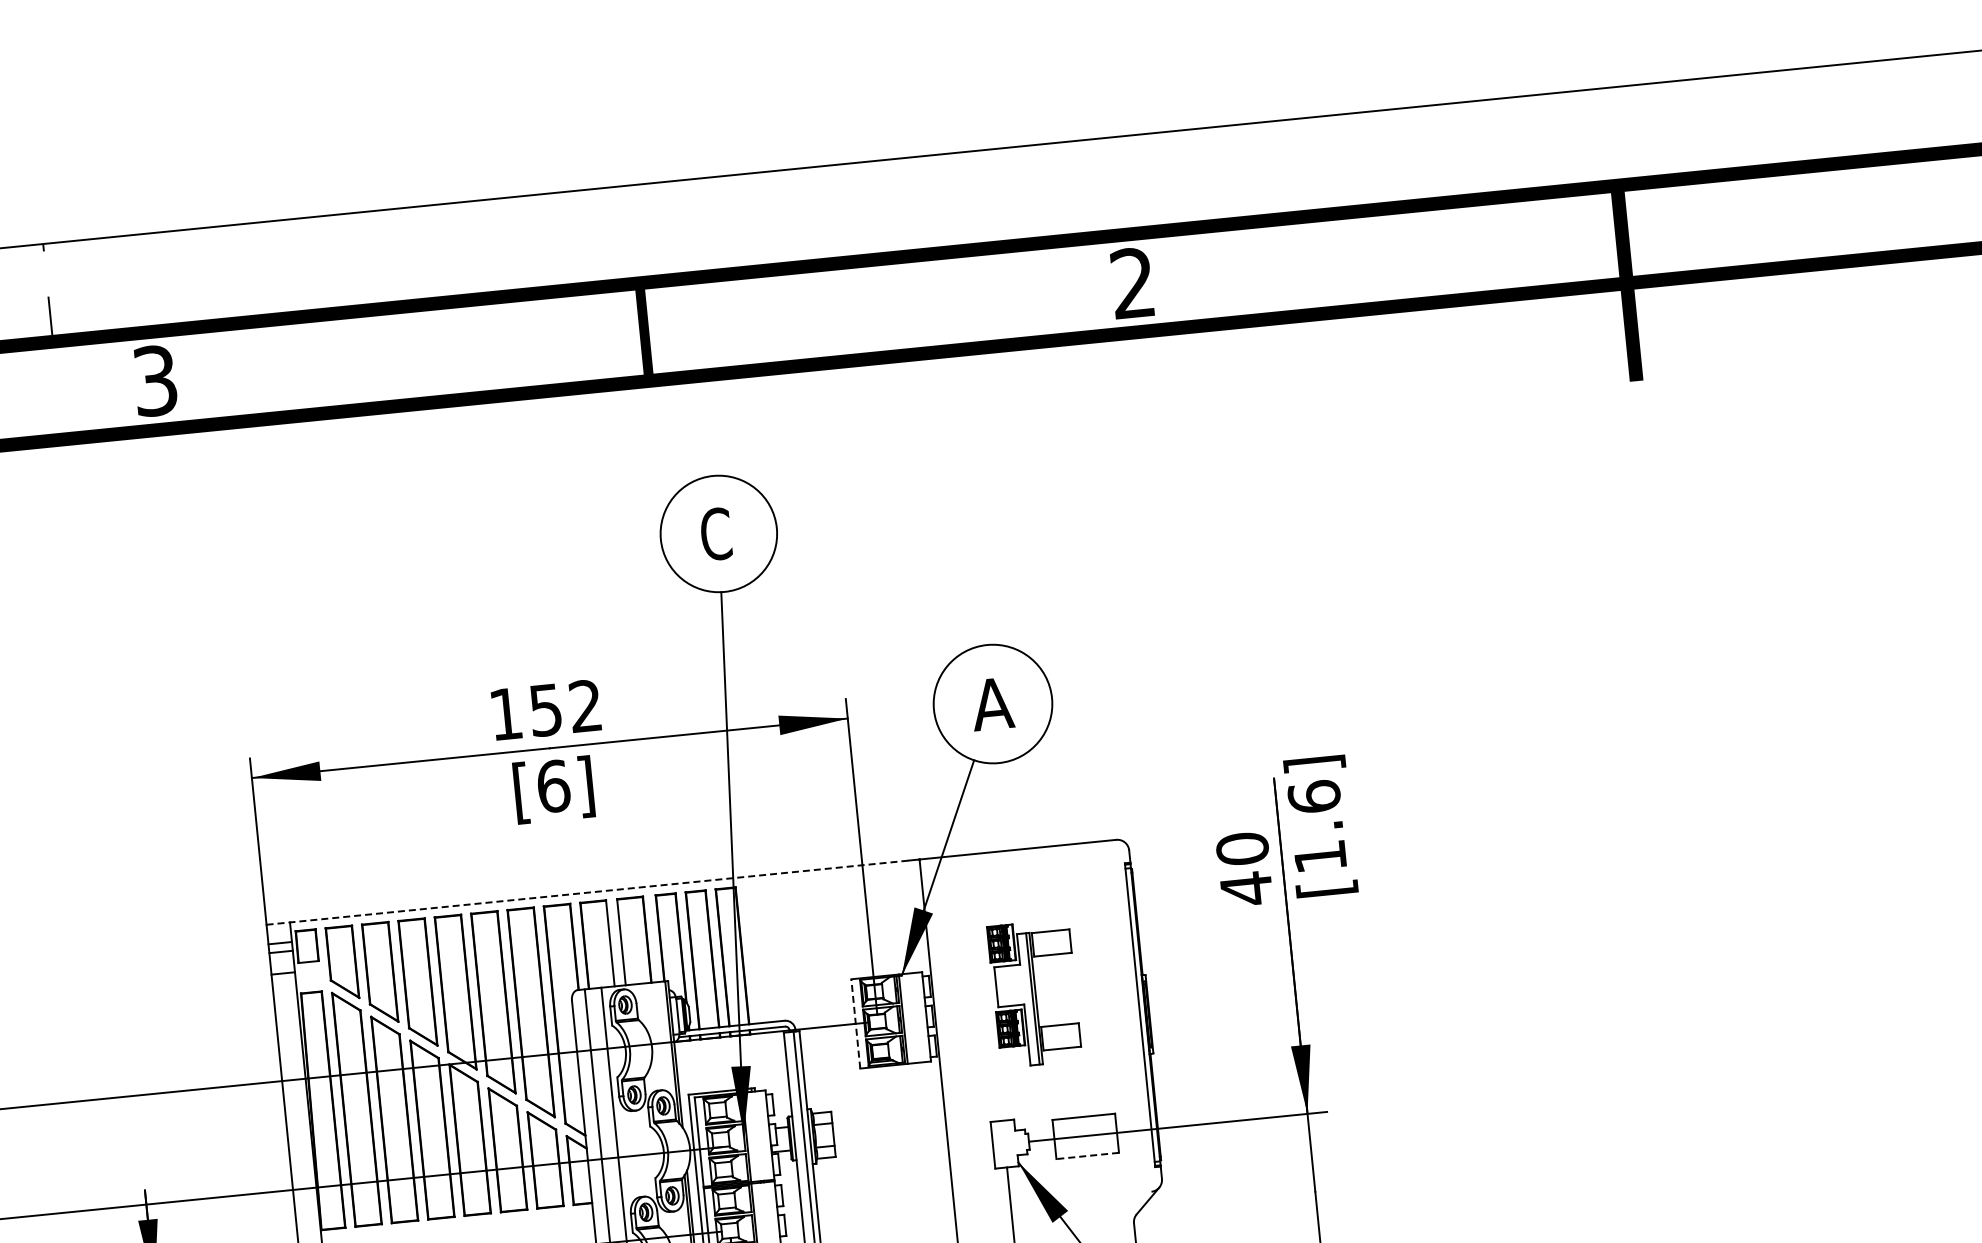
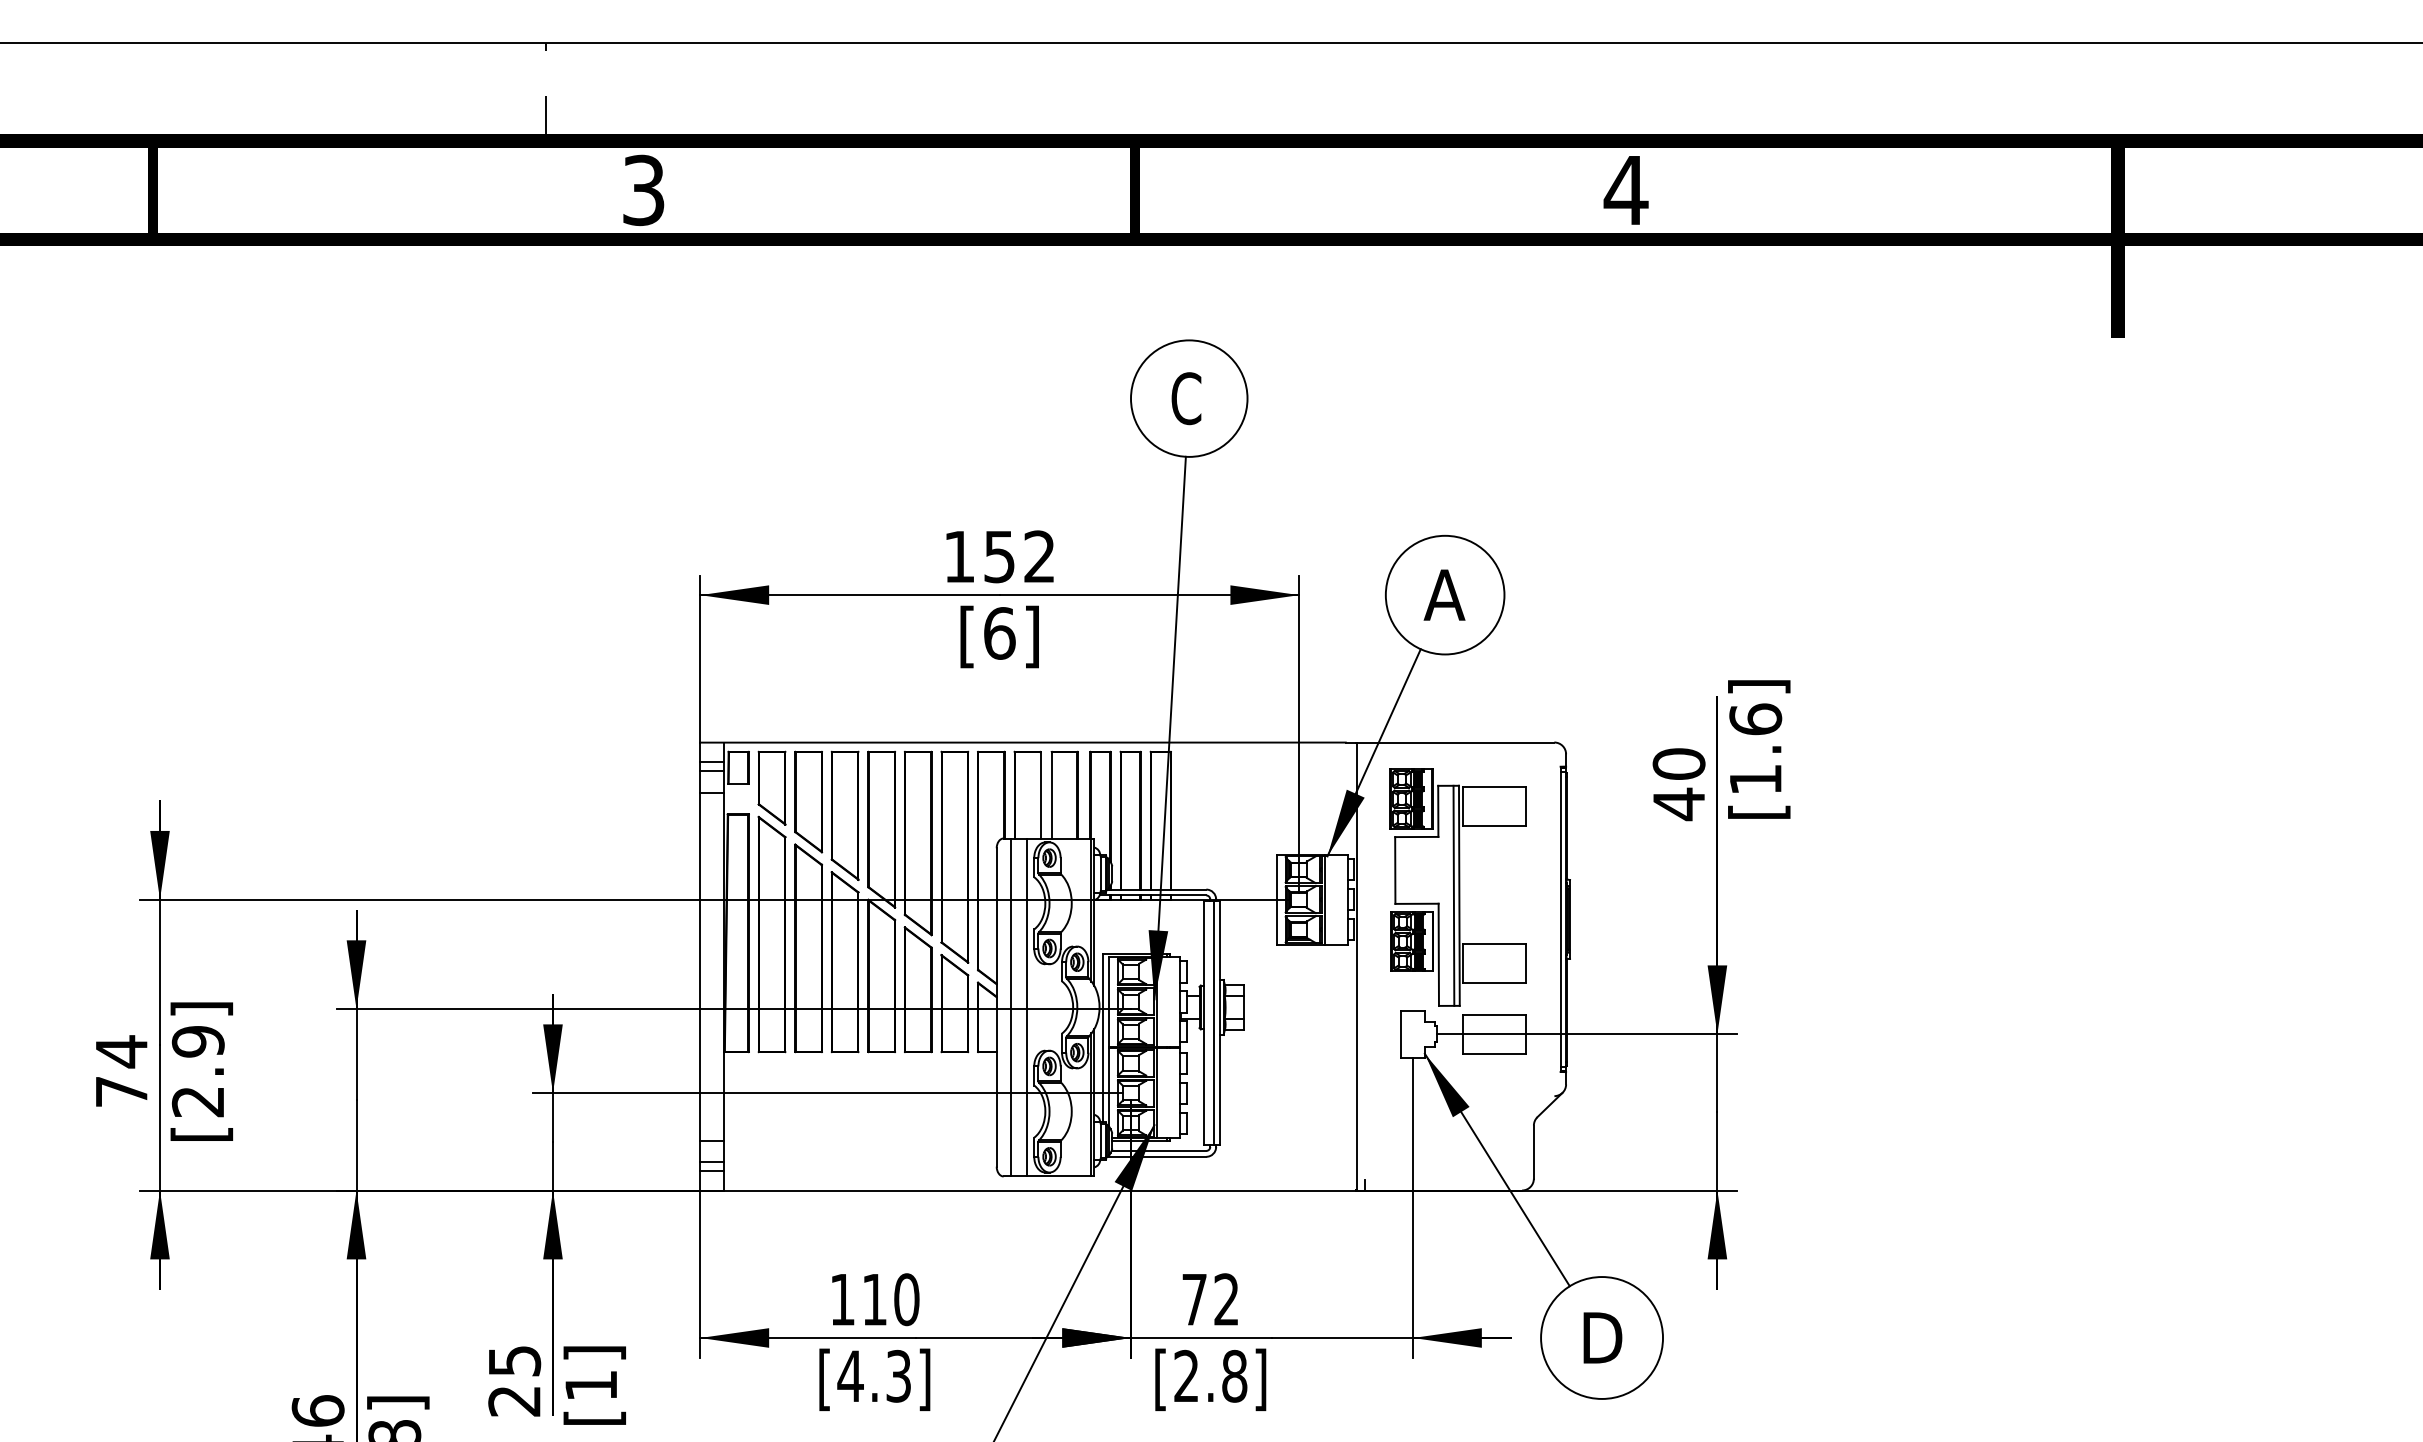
text: (1132, 282) -> (1625, 189), 2 -> 4
line: (588, 892) -> (1023, 742), dashed -> solid
part: (1034, 993) -> (1457, 887), size x1.67
line: (855, 1023) -> (1276, 899), dashed -> solid
line: (1087, 1156) -> (1494, 1054), dashed -> solid

